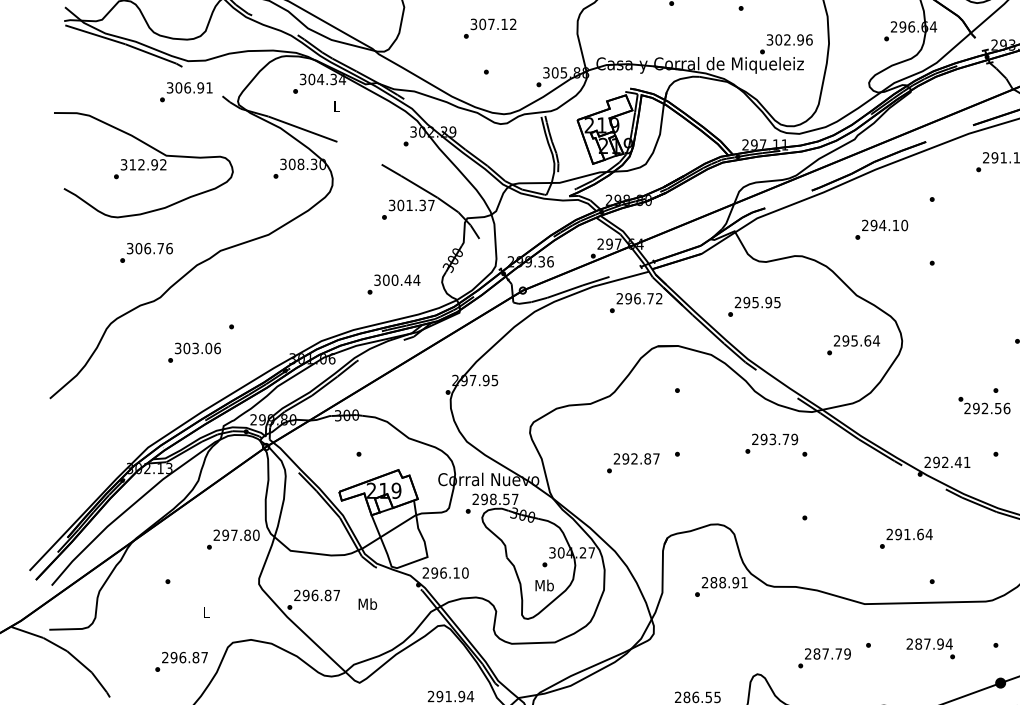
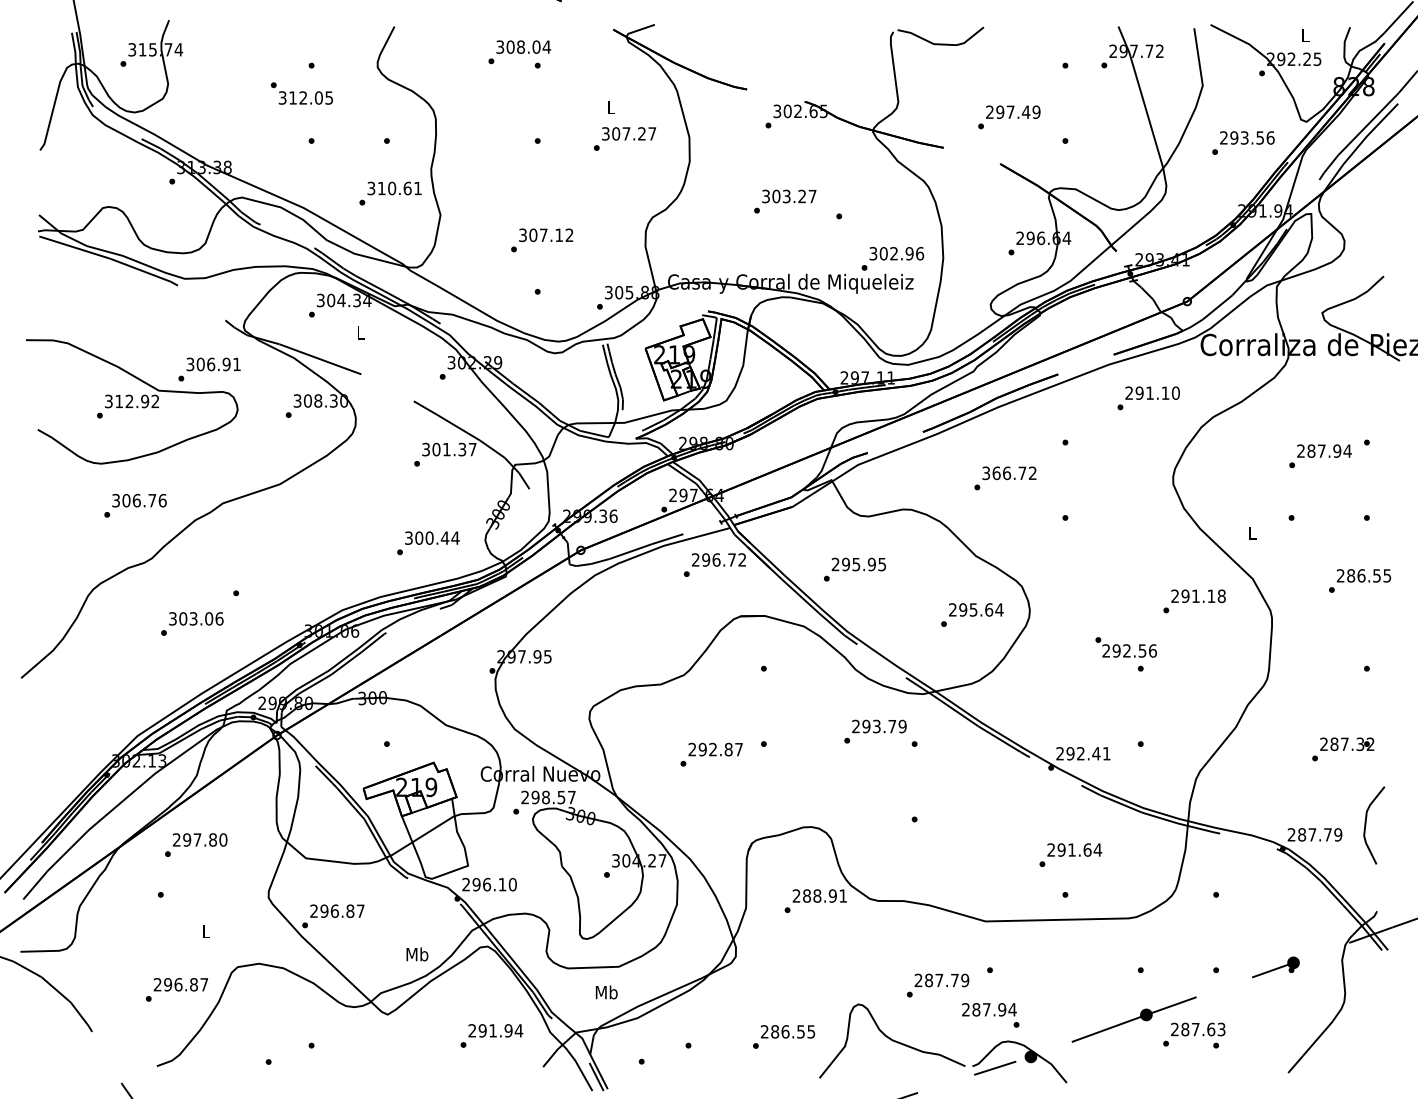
text: (186, 92) -> (209, 369), moved
text: (884, 225) -> (1009, 473), 294.10 -> 366.72
text: (983, 405) -> (1125, 647), moved
text: (906, 538) -> (1070, 854), moved
text: (233, 539) -> (196, 844), moved
text: (544, 585) -> (606, 992), moved
text: (367, 604) -> (417, 954), moved
text: (930, 648) -> (990, 1015), moved

